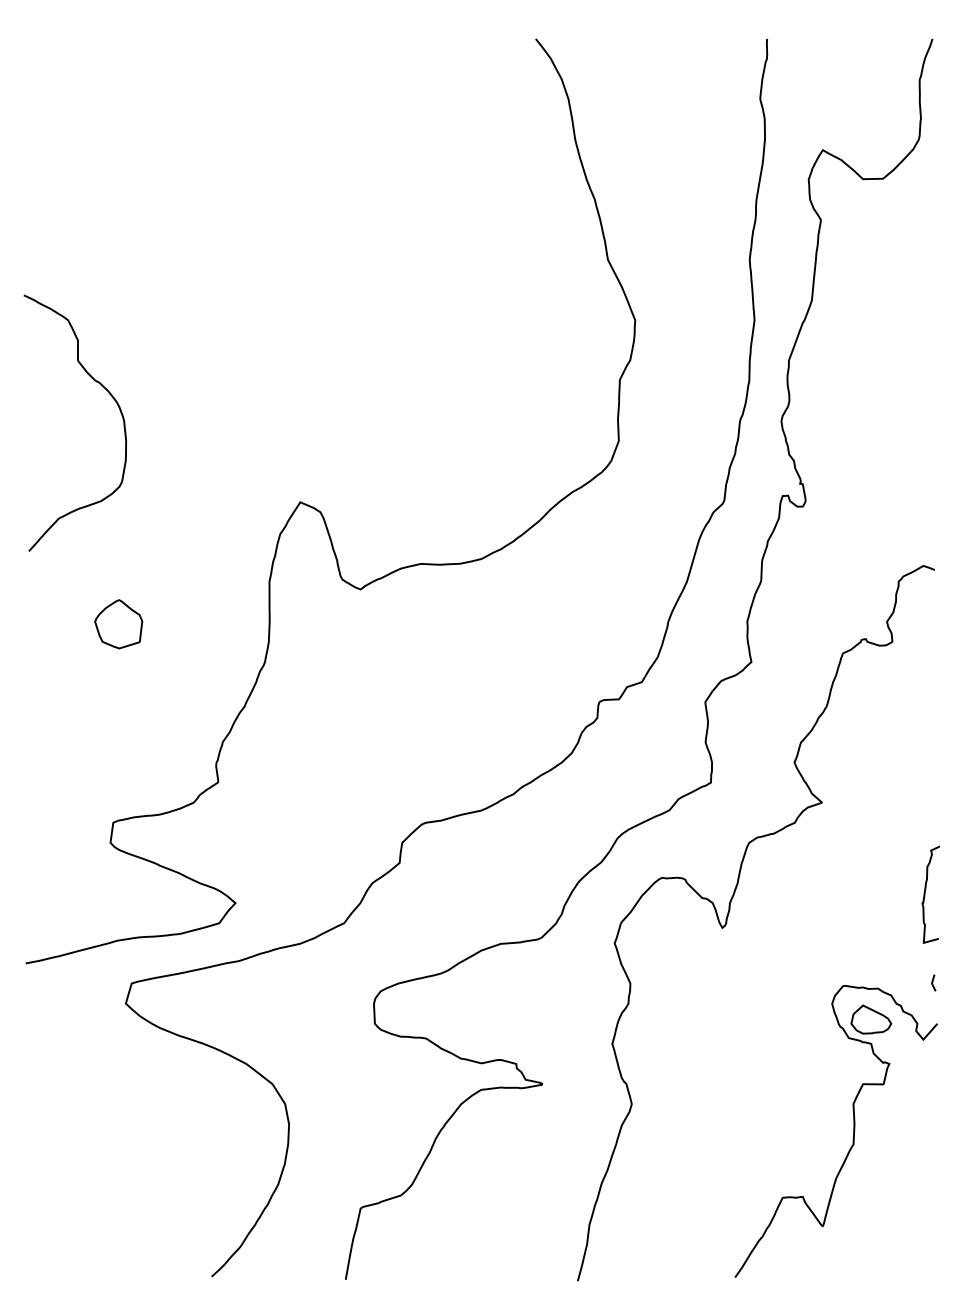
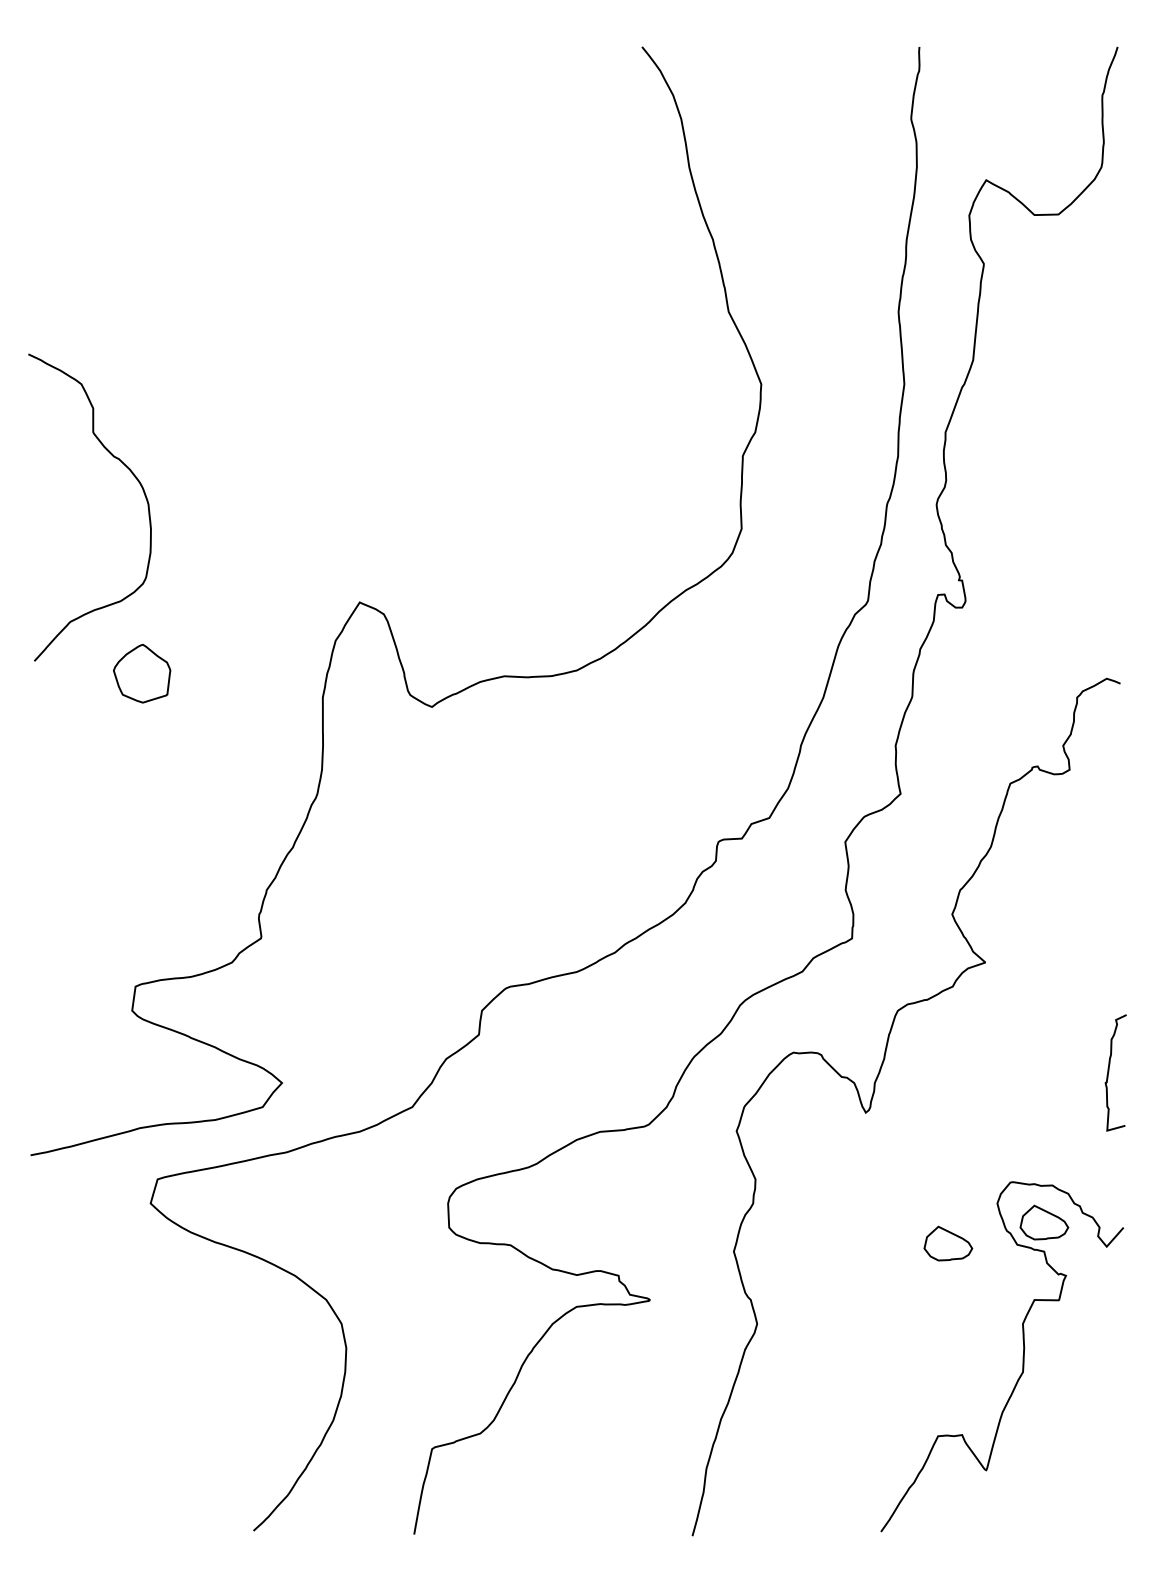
part: (119, 624) -> (142, 673), moved
line: (933, 982) -> (1118, 1178), removed
part: (791, 1037) -> (948, 1243), added

